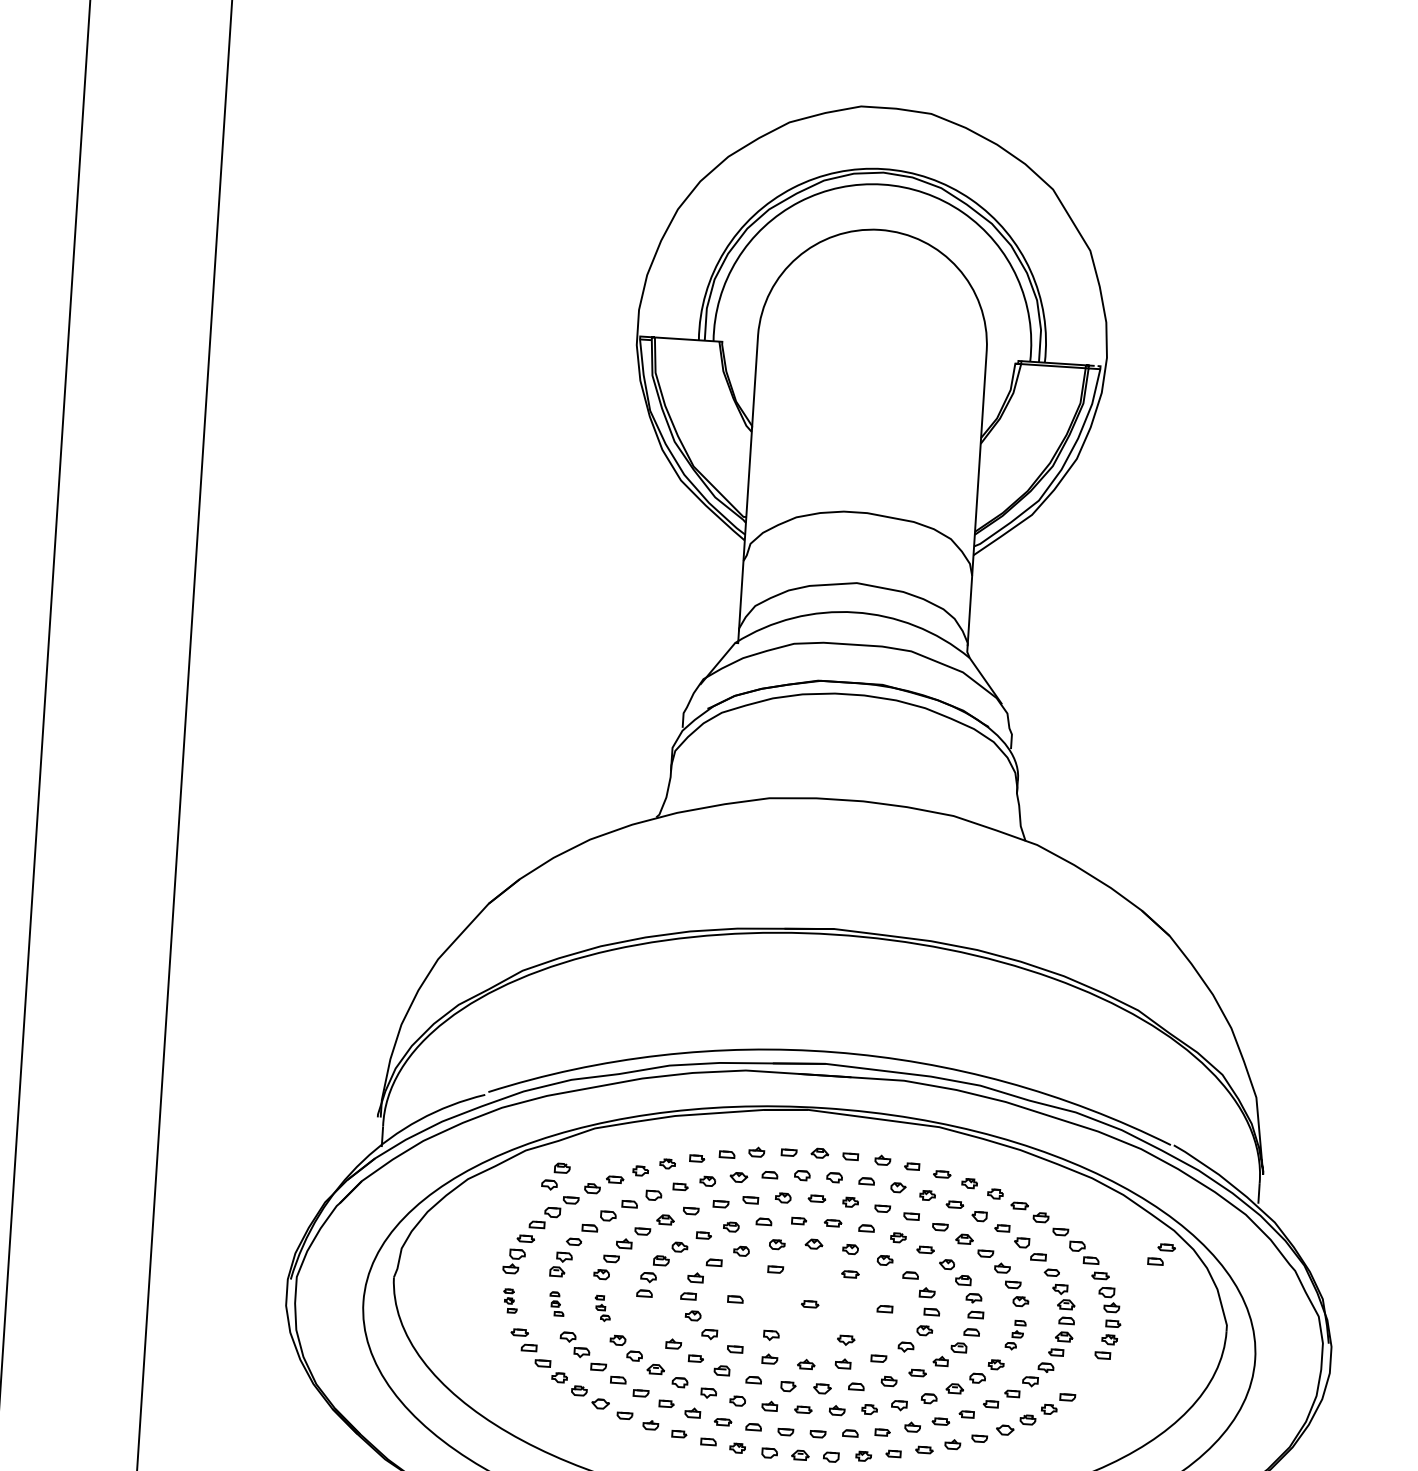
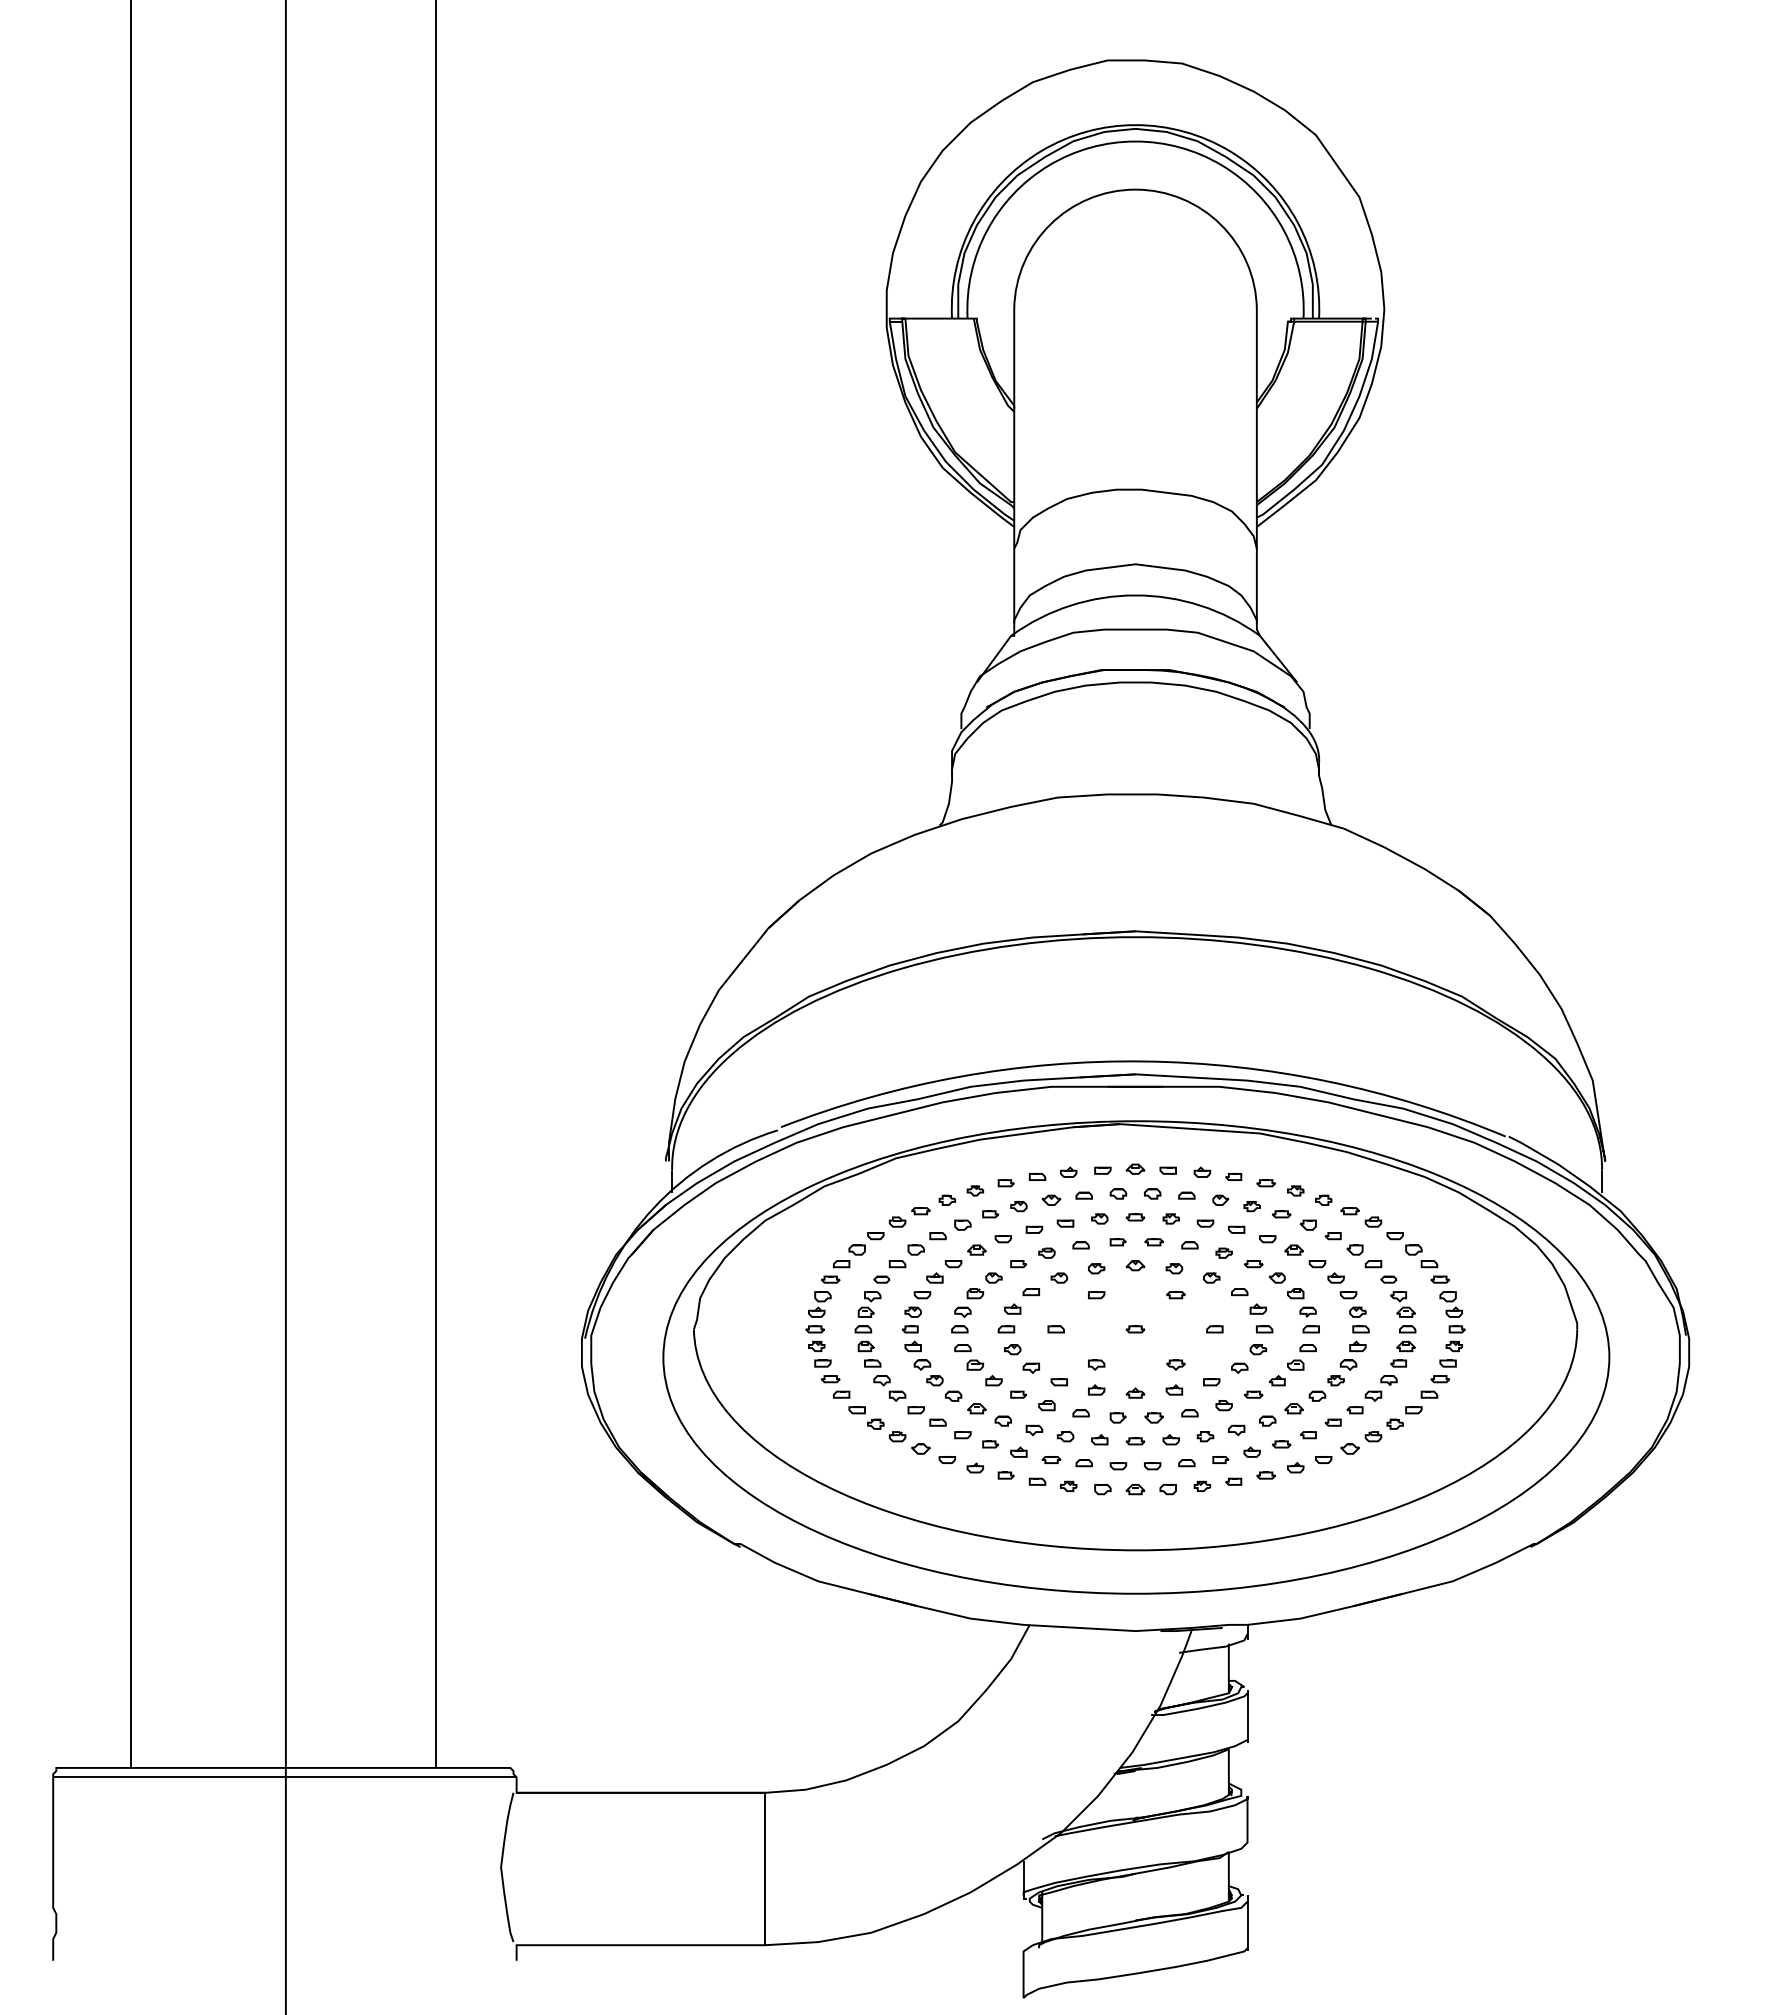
part: (555, 1176) -> (857, 1211), removed
part: (1161, 1254) -> (1435, 1386), moved
part: (510, 1301) -> (818, 1346), size x1.67
part: (556, 1304) -> (867, 1346), size x1.67
part: (602, 1308) -> (916, 1347), size x1.67
part: (651, 1320) -> (968, 1357), added
part: (1015, 1334) -> (1354, 1347), size x1.43

